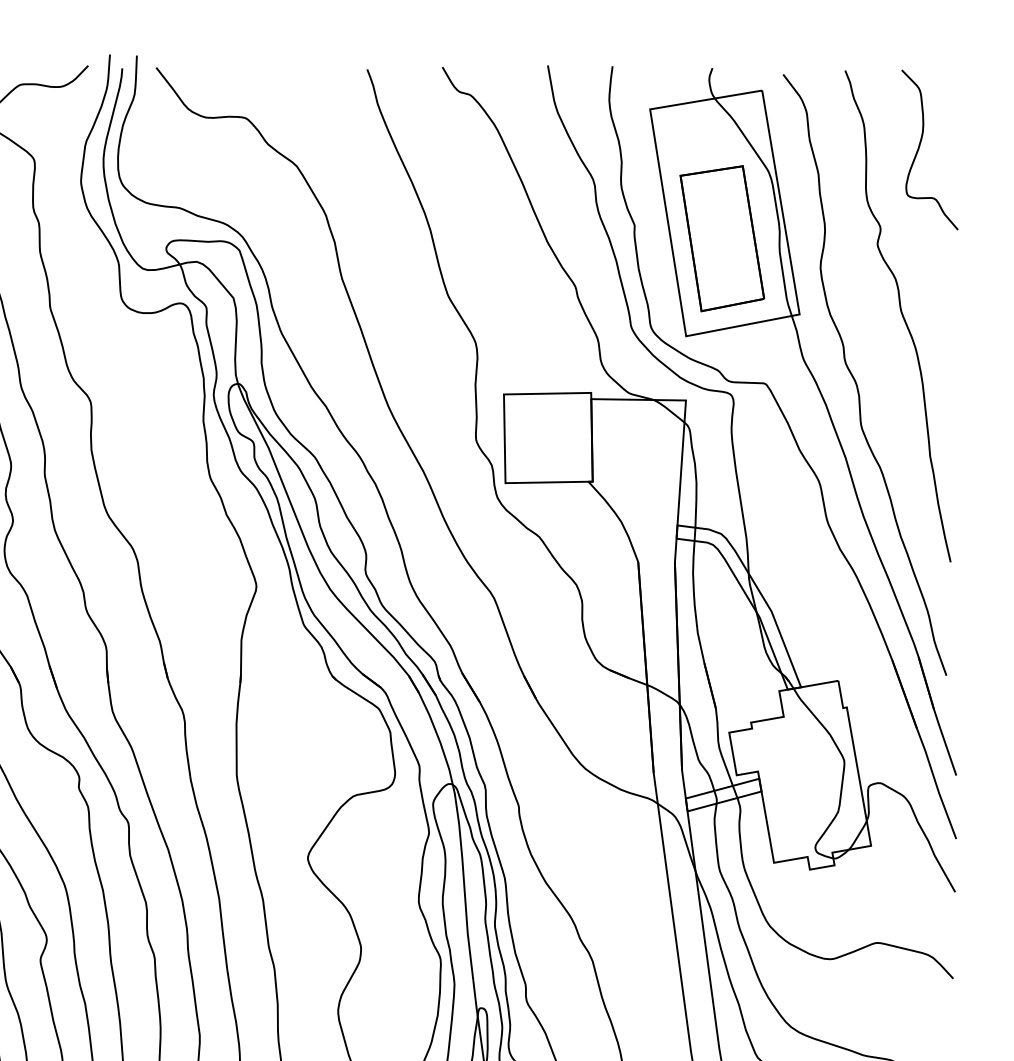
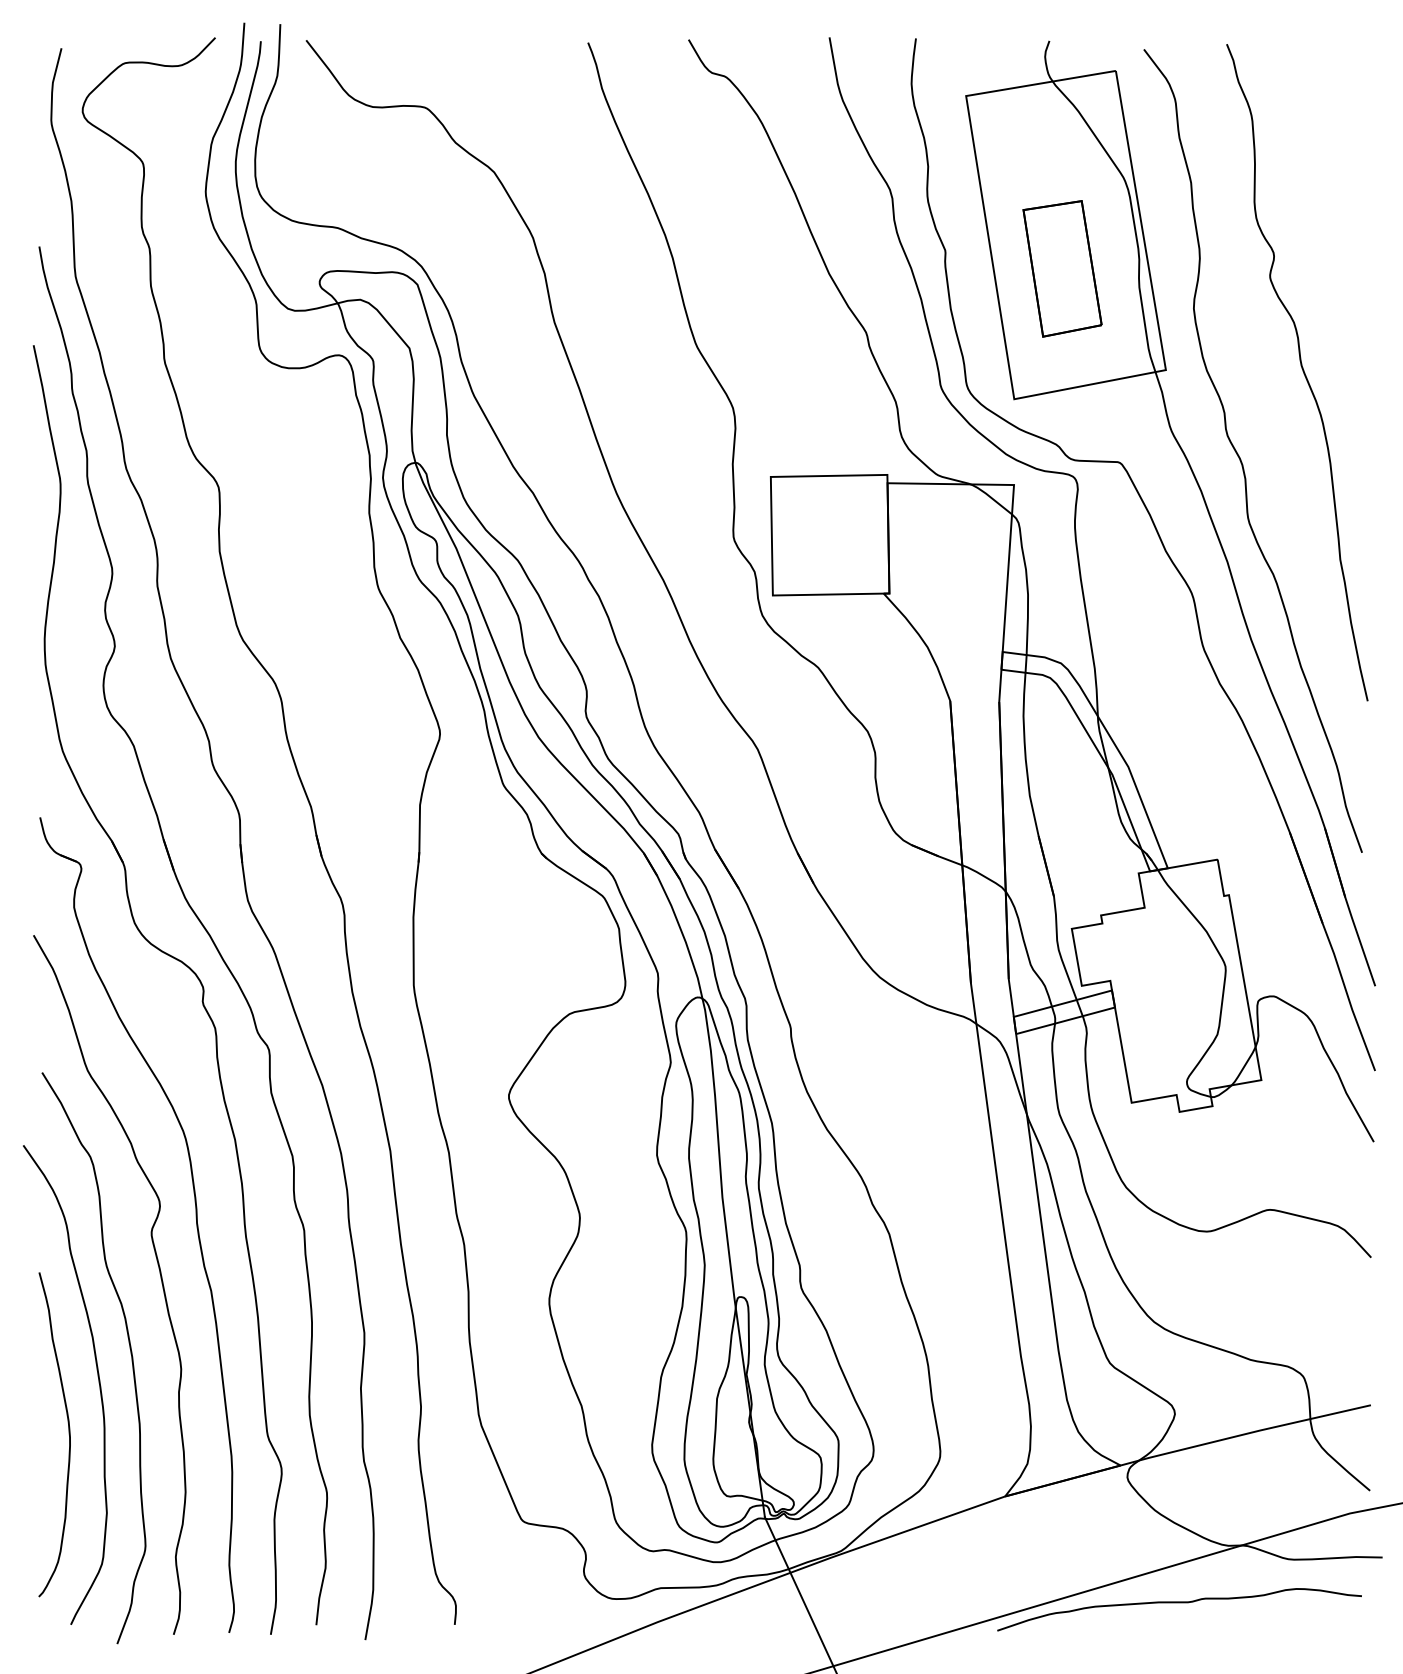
curve: (919, 147) -> (1326, 146), removed
part: (722, 238) -> (1062, 268), size x0.7

